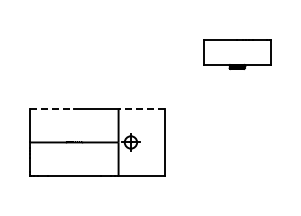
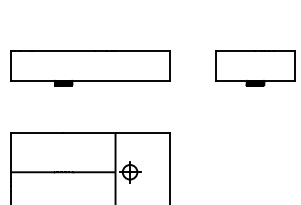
part: (97, 54) -> (90, 68), added
line: (52, 108) -> (37, 132), dashed -> solid
line: (141, 108) -> (142, 132), dashed -> solid

